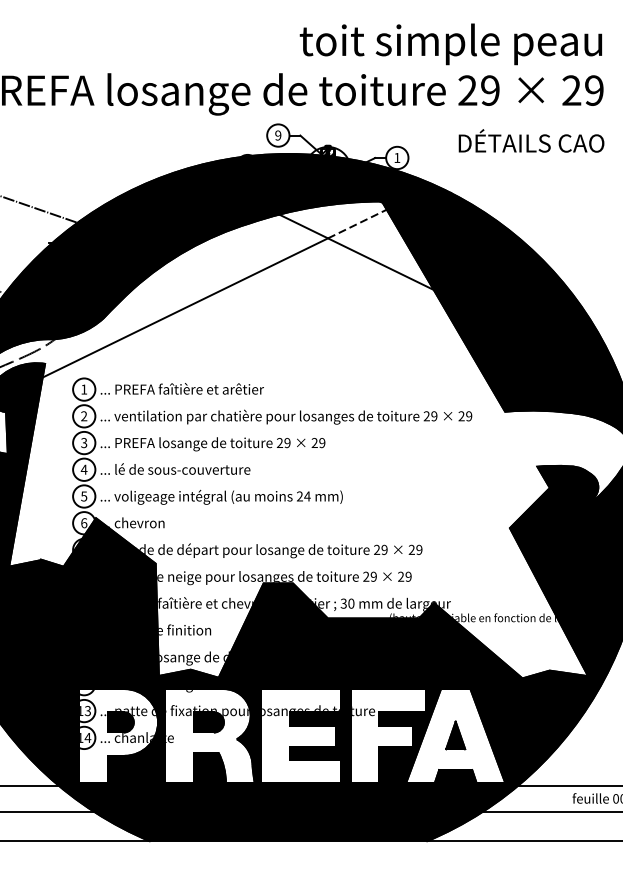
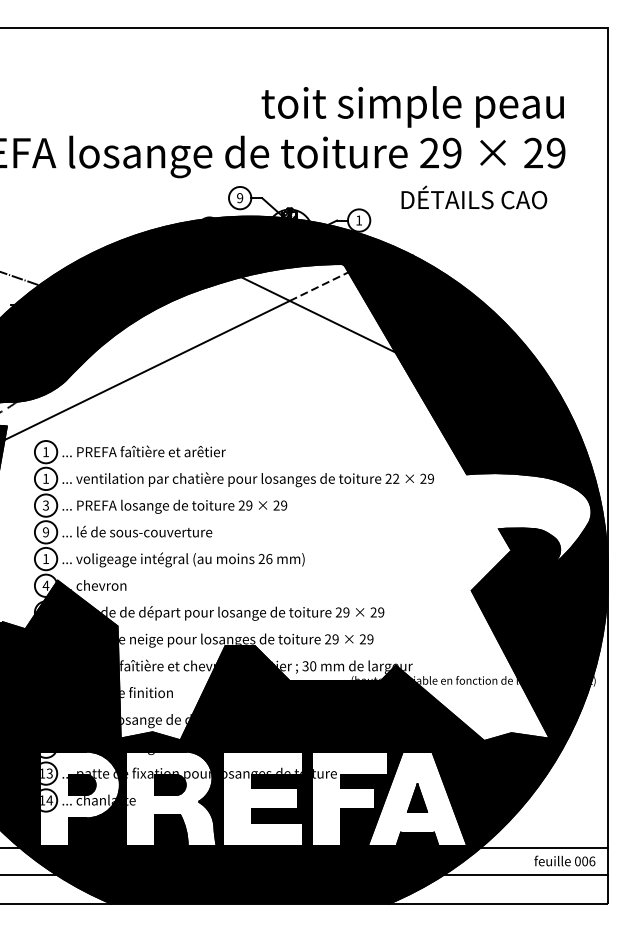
text: (531, 140) -> (474, 197), moved
text: (84, 415) -> (46, 478), 2 -> 1
text: (434, 415) -> (396, 478), 29 -> 22
text: (83, 469) -> (45, 532), 4 -> 9
text: (83, 496) -> (45, 559), 5 -> 1
text: (307, 496) -> (269, 559), 24 -> 26
text: (83, 522) -> (45, 585), 6 -> 4

